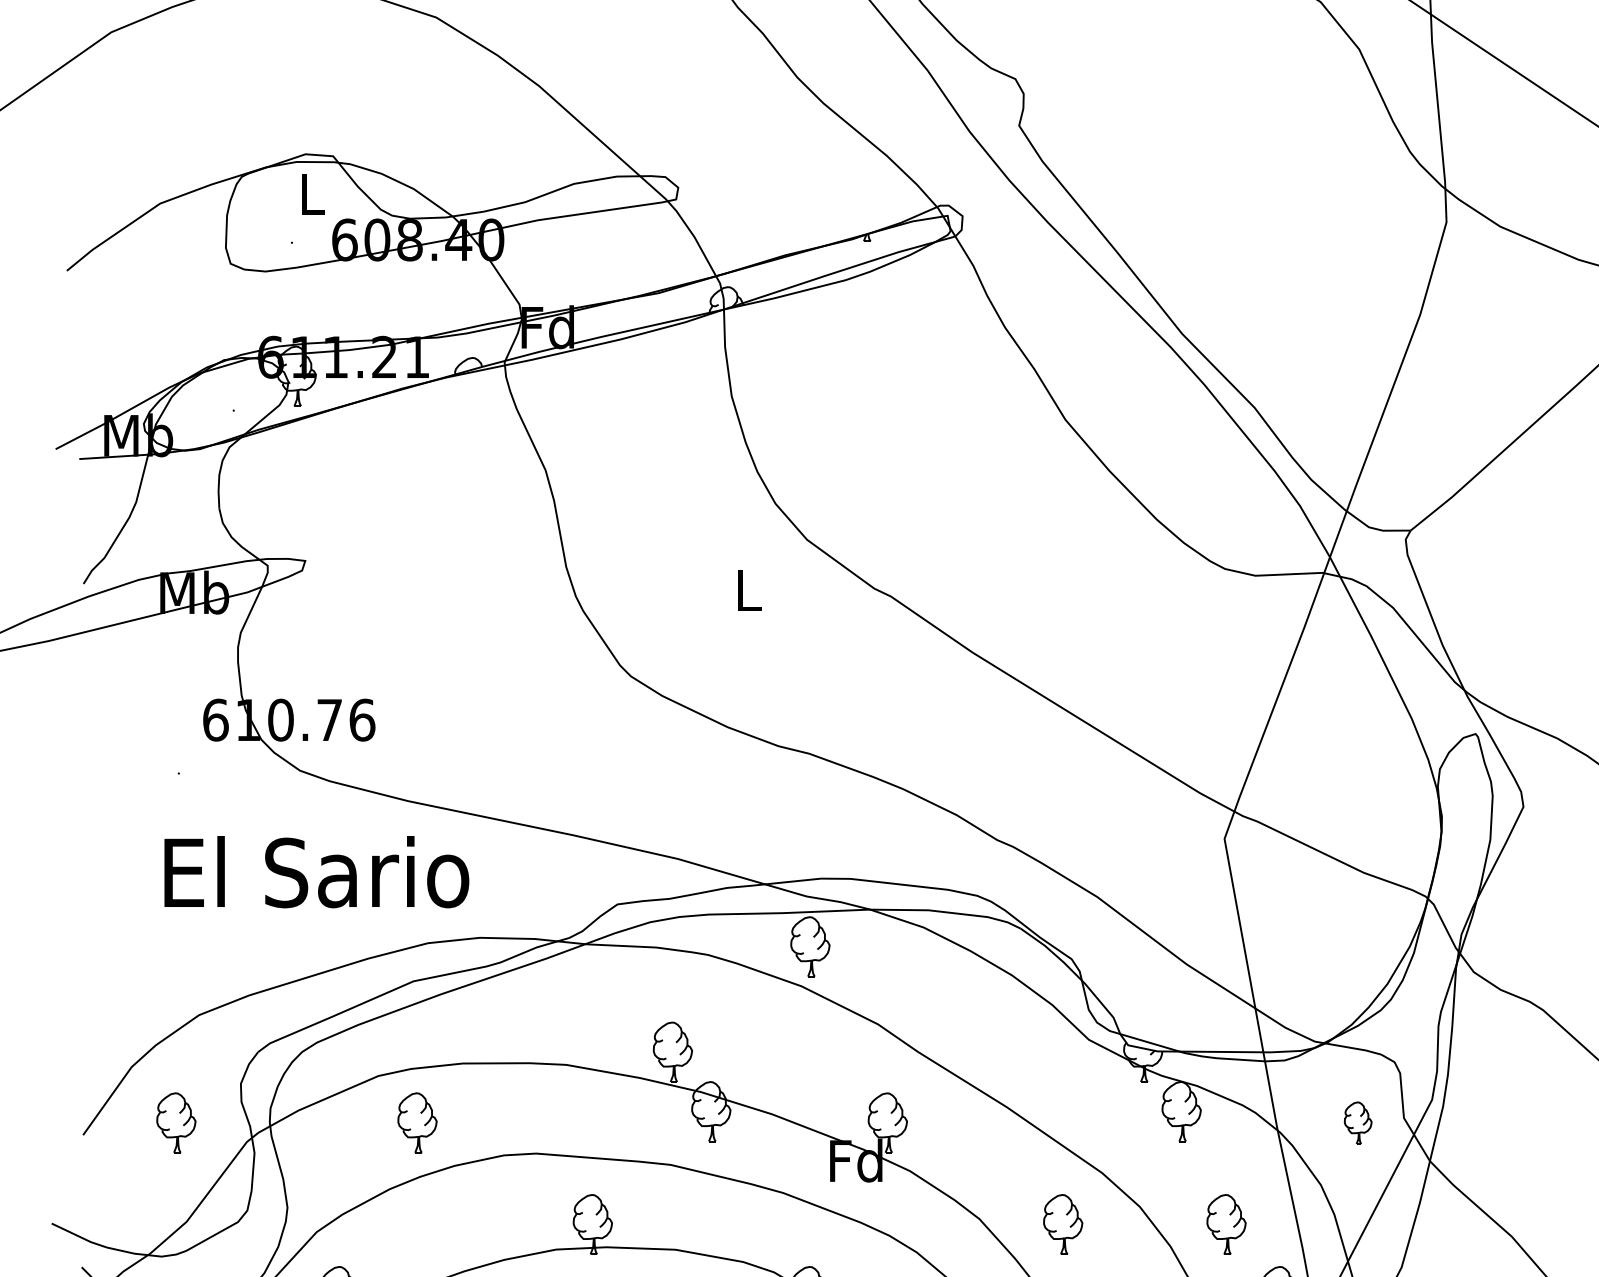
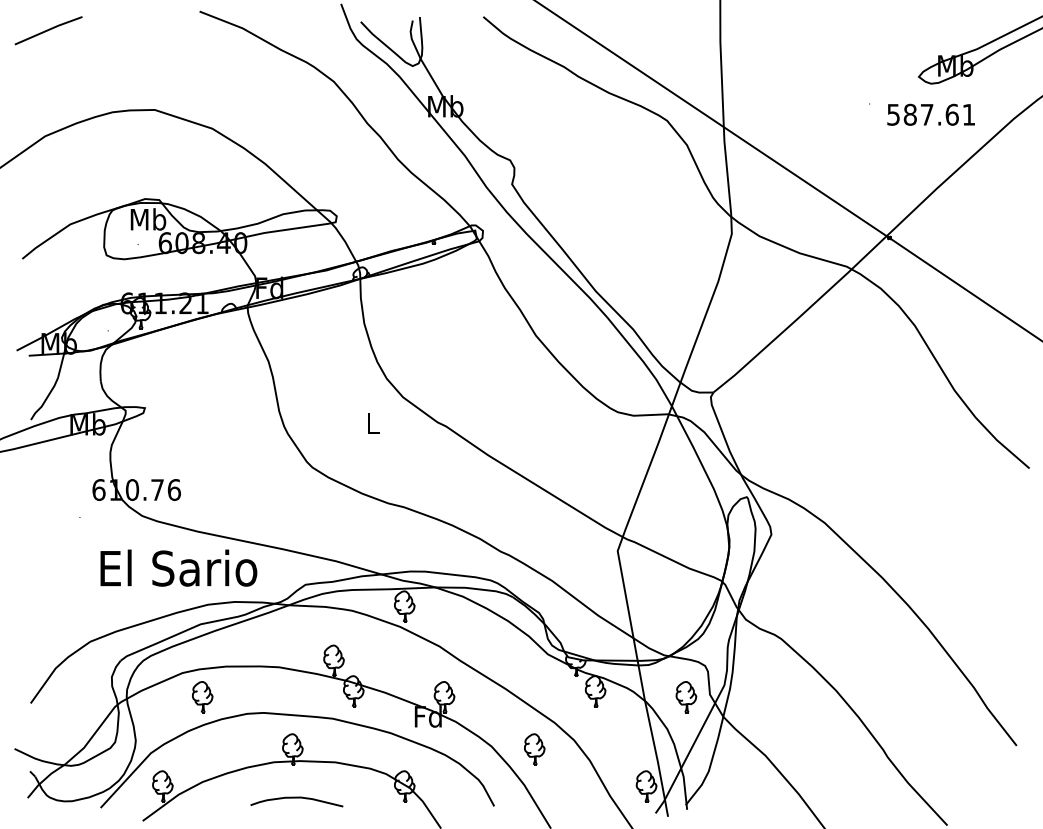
text: (312, 194) -> (148, 219), L -> Mb
text: (316, 870) -> (178, 567), moved
part: (176, 1123) -> (78, 697), removed
part: (1358, 1123) -> (686, 697), size x1.43
part: (1226, 1224) -> (618, 749), removed

